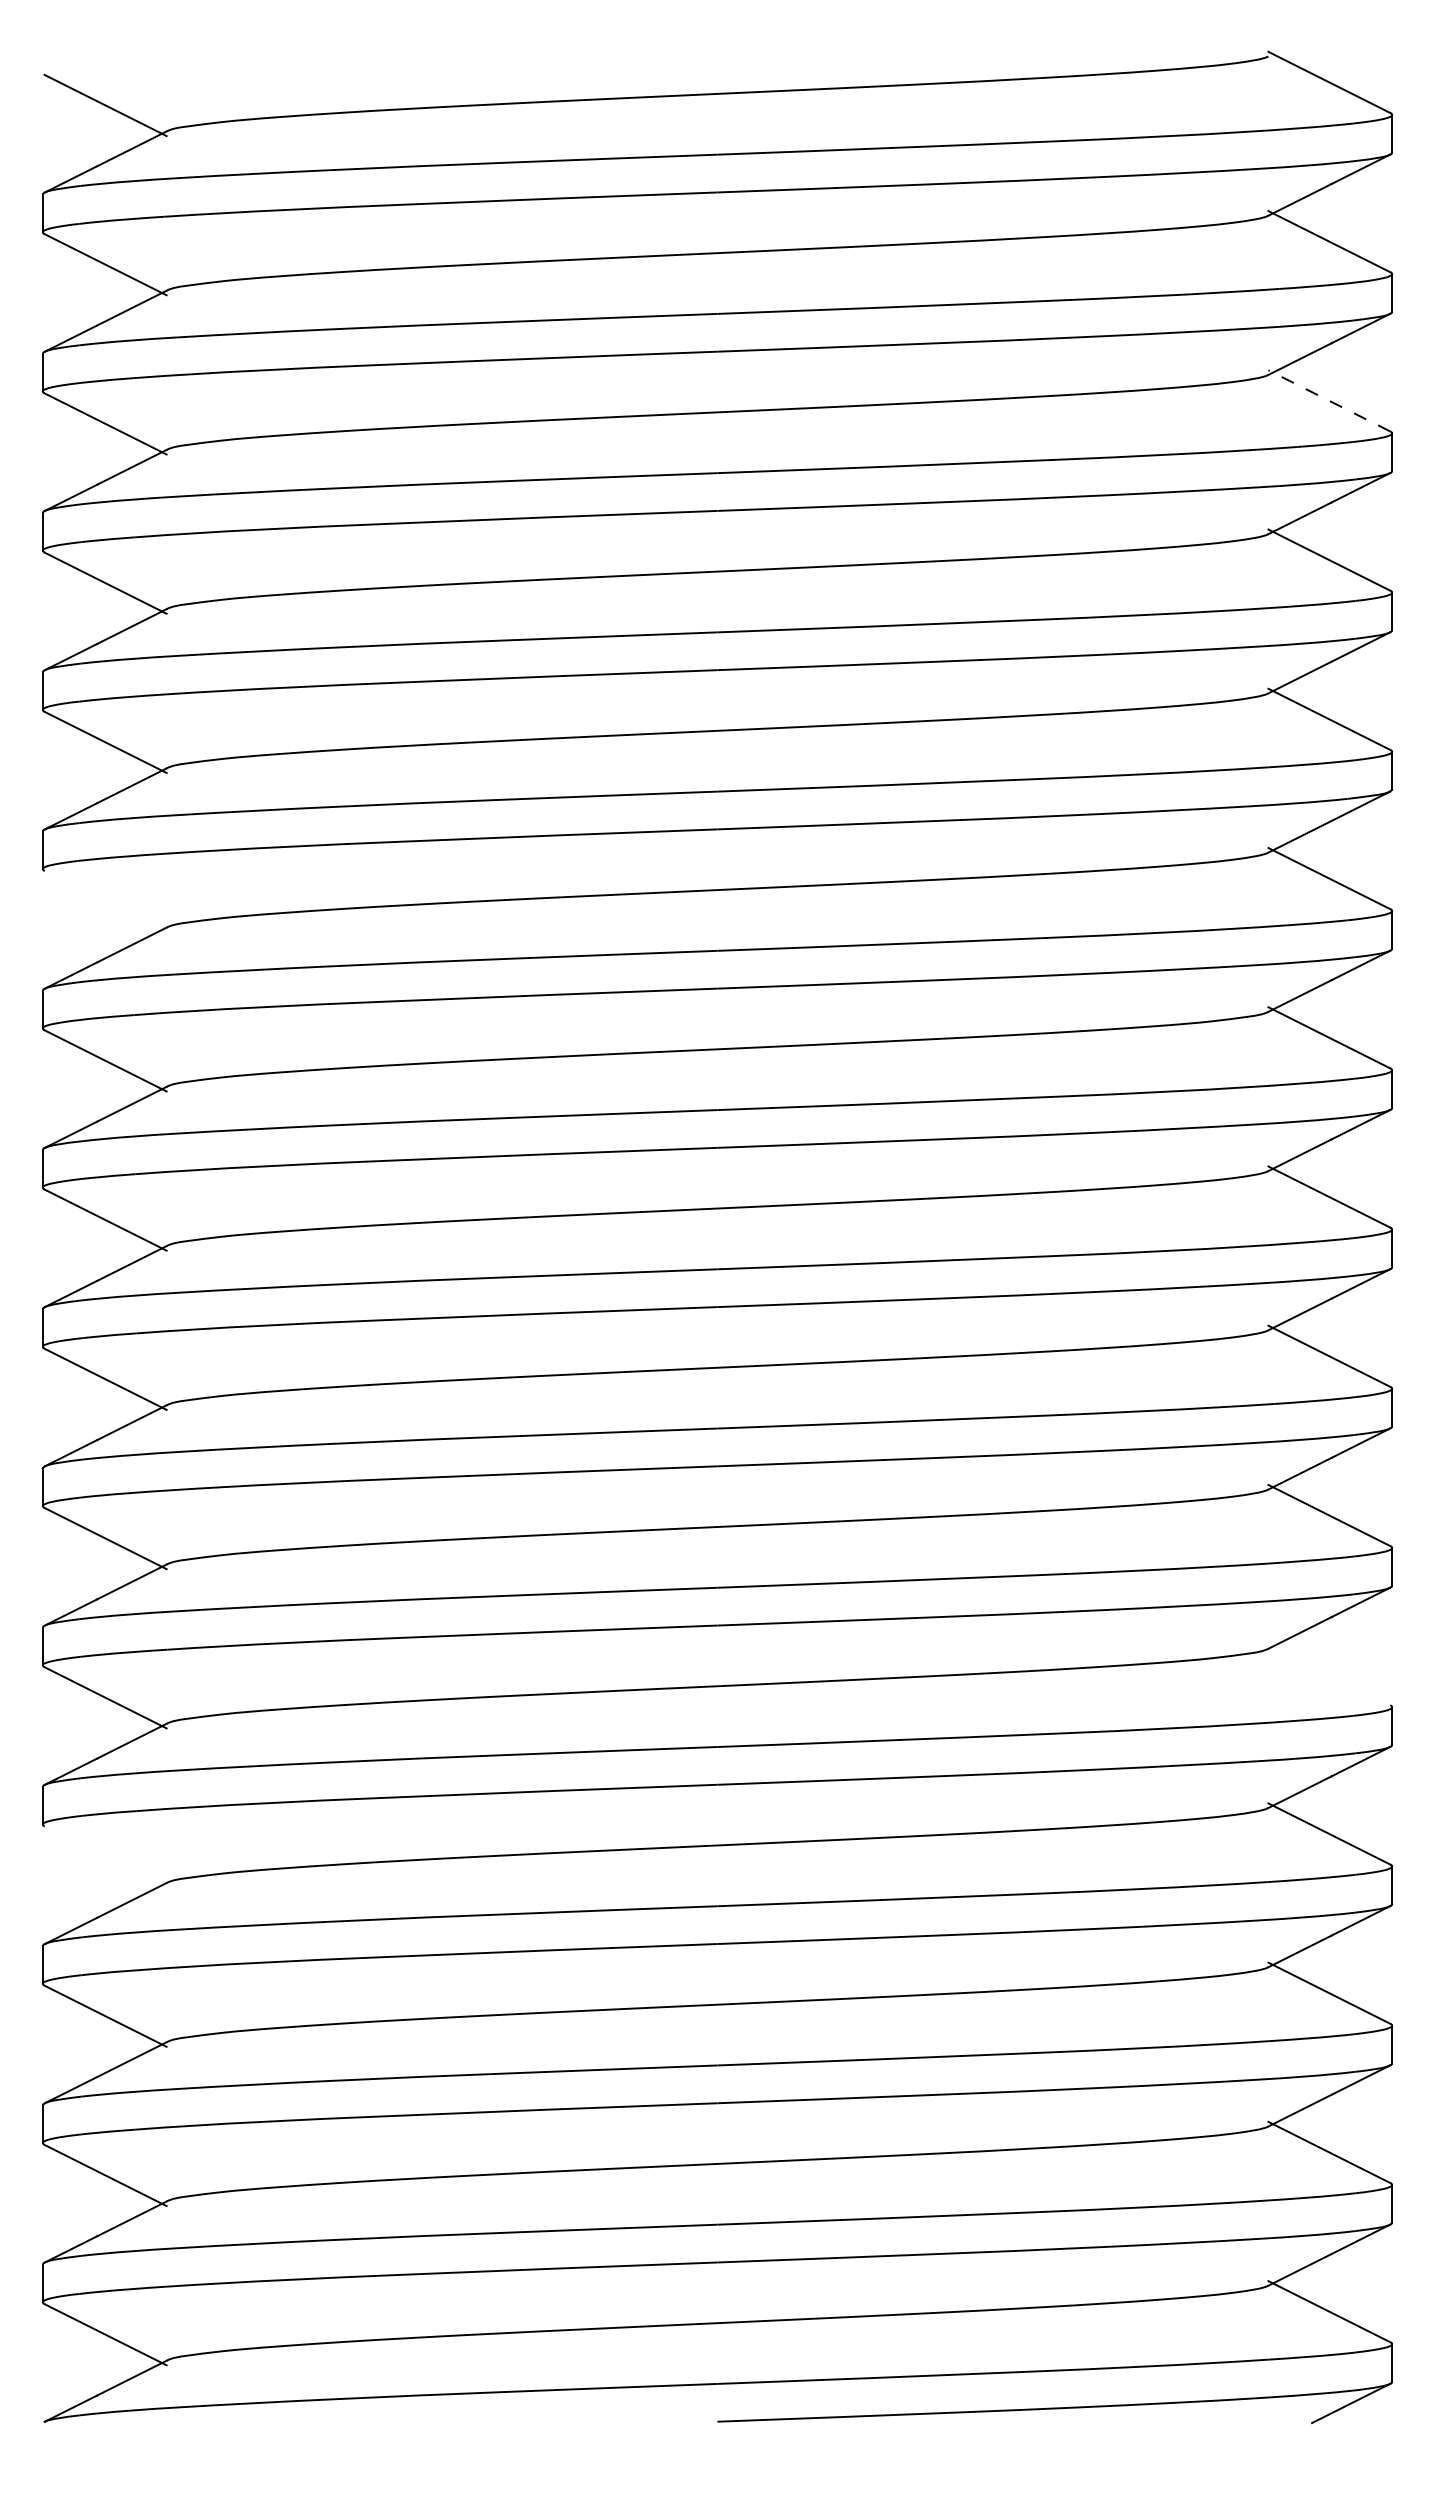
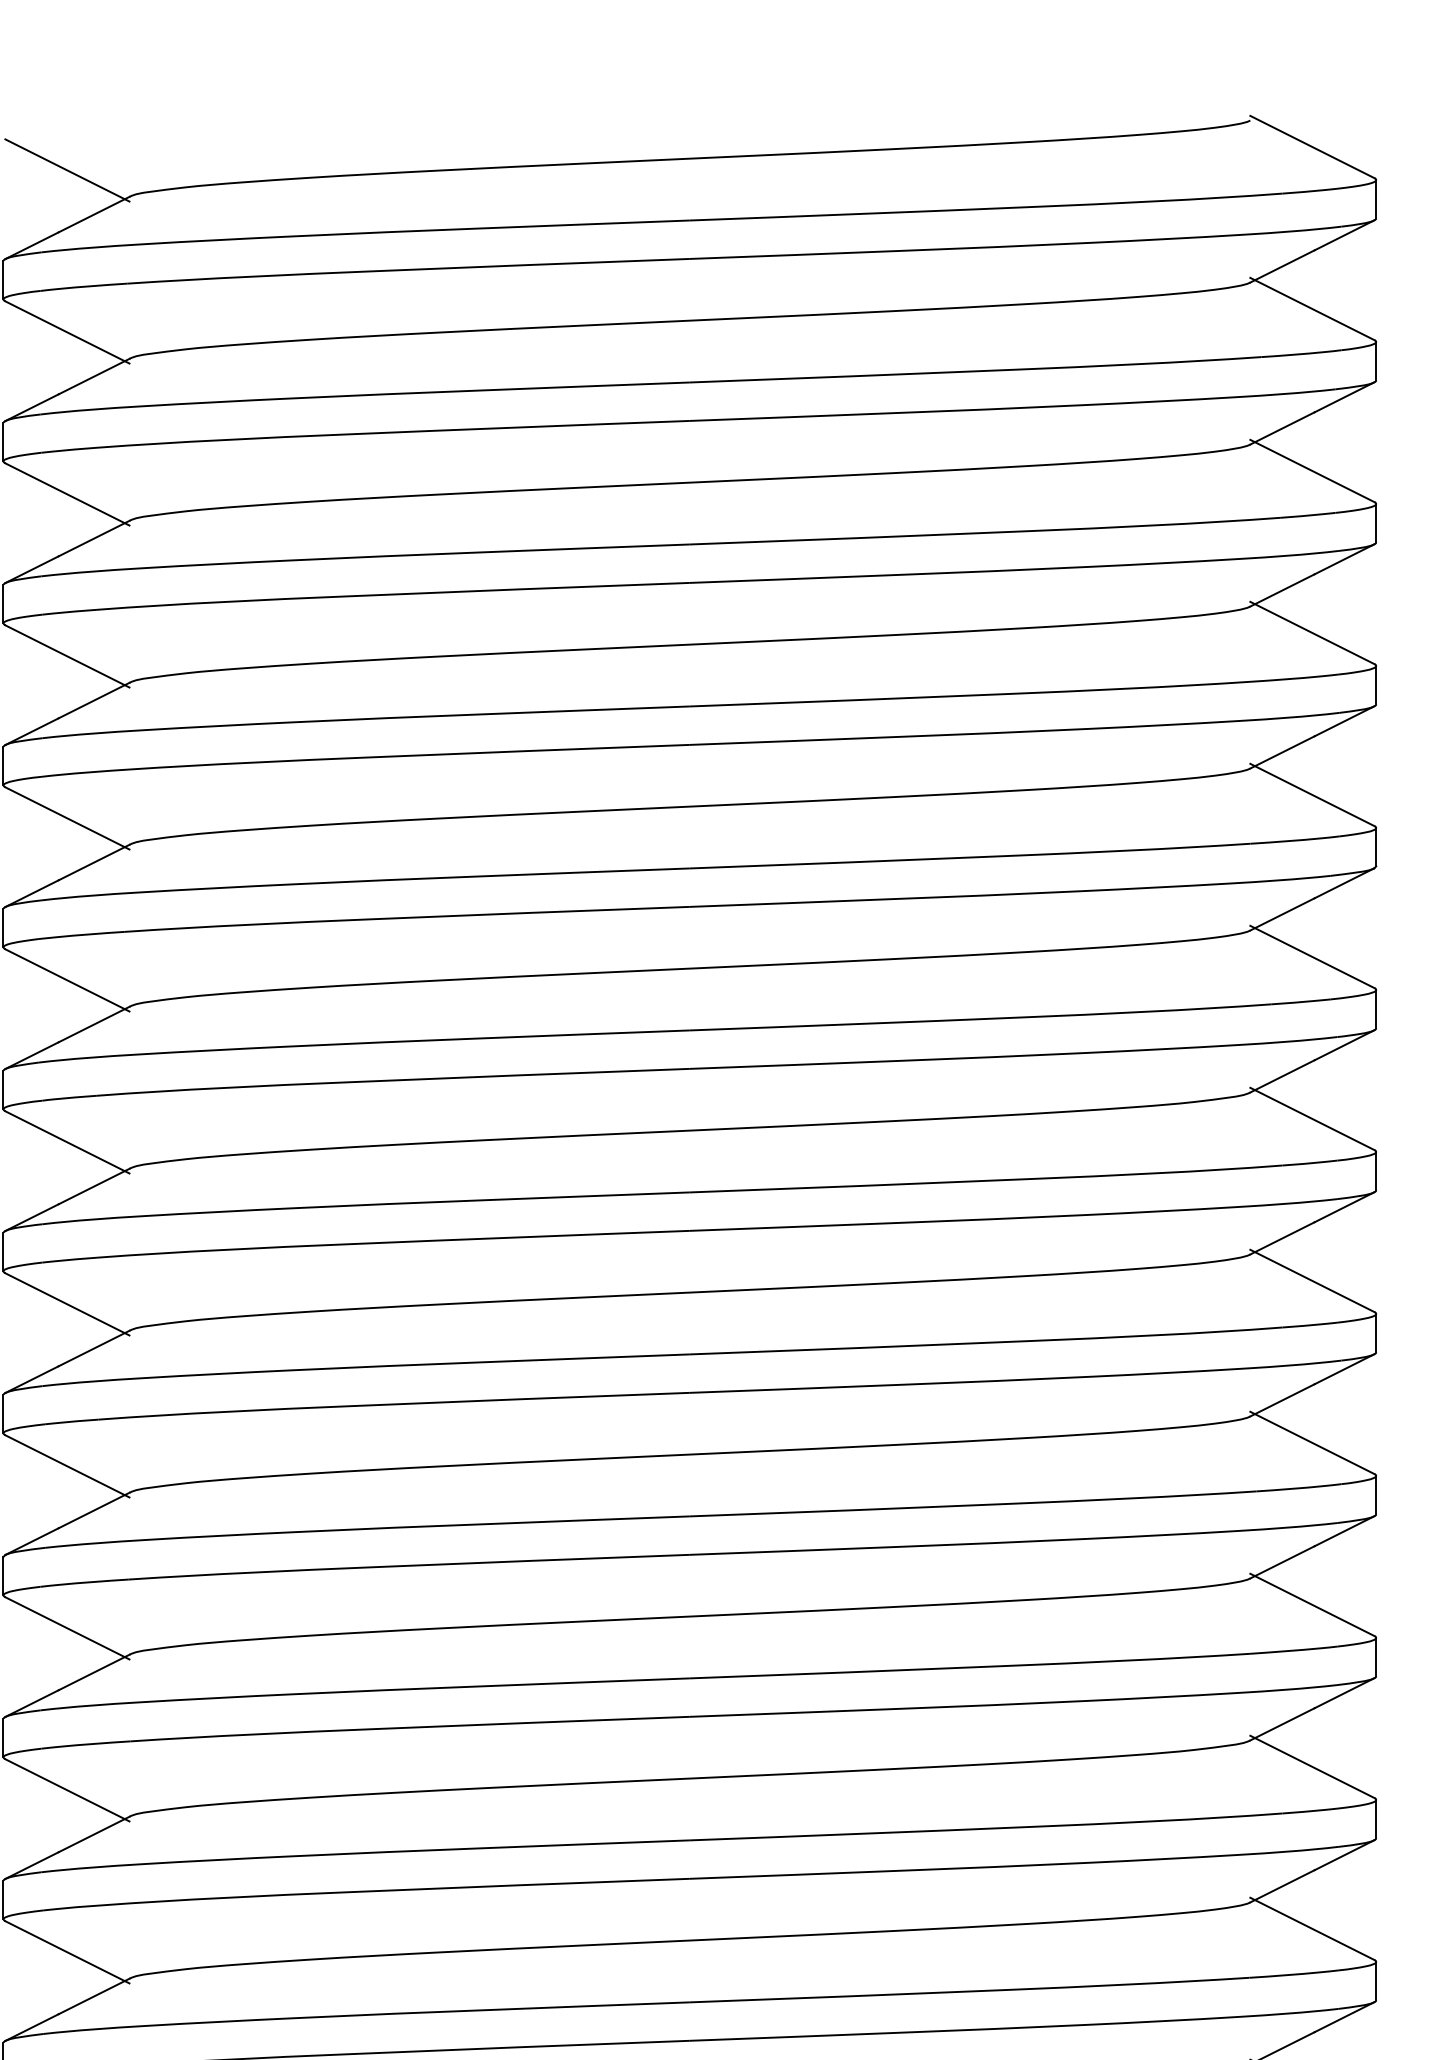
line: (1328, 400) -> (1311, 470), dashed -> solid
line: (105, 901) -> (67, 980), added
line: (1329, 1674) -> (1312, 1766), added
line: (105, 1856) -> (67, 1951), added

